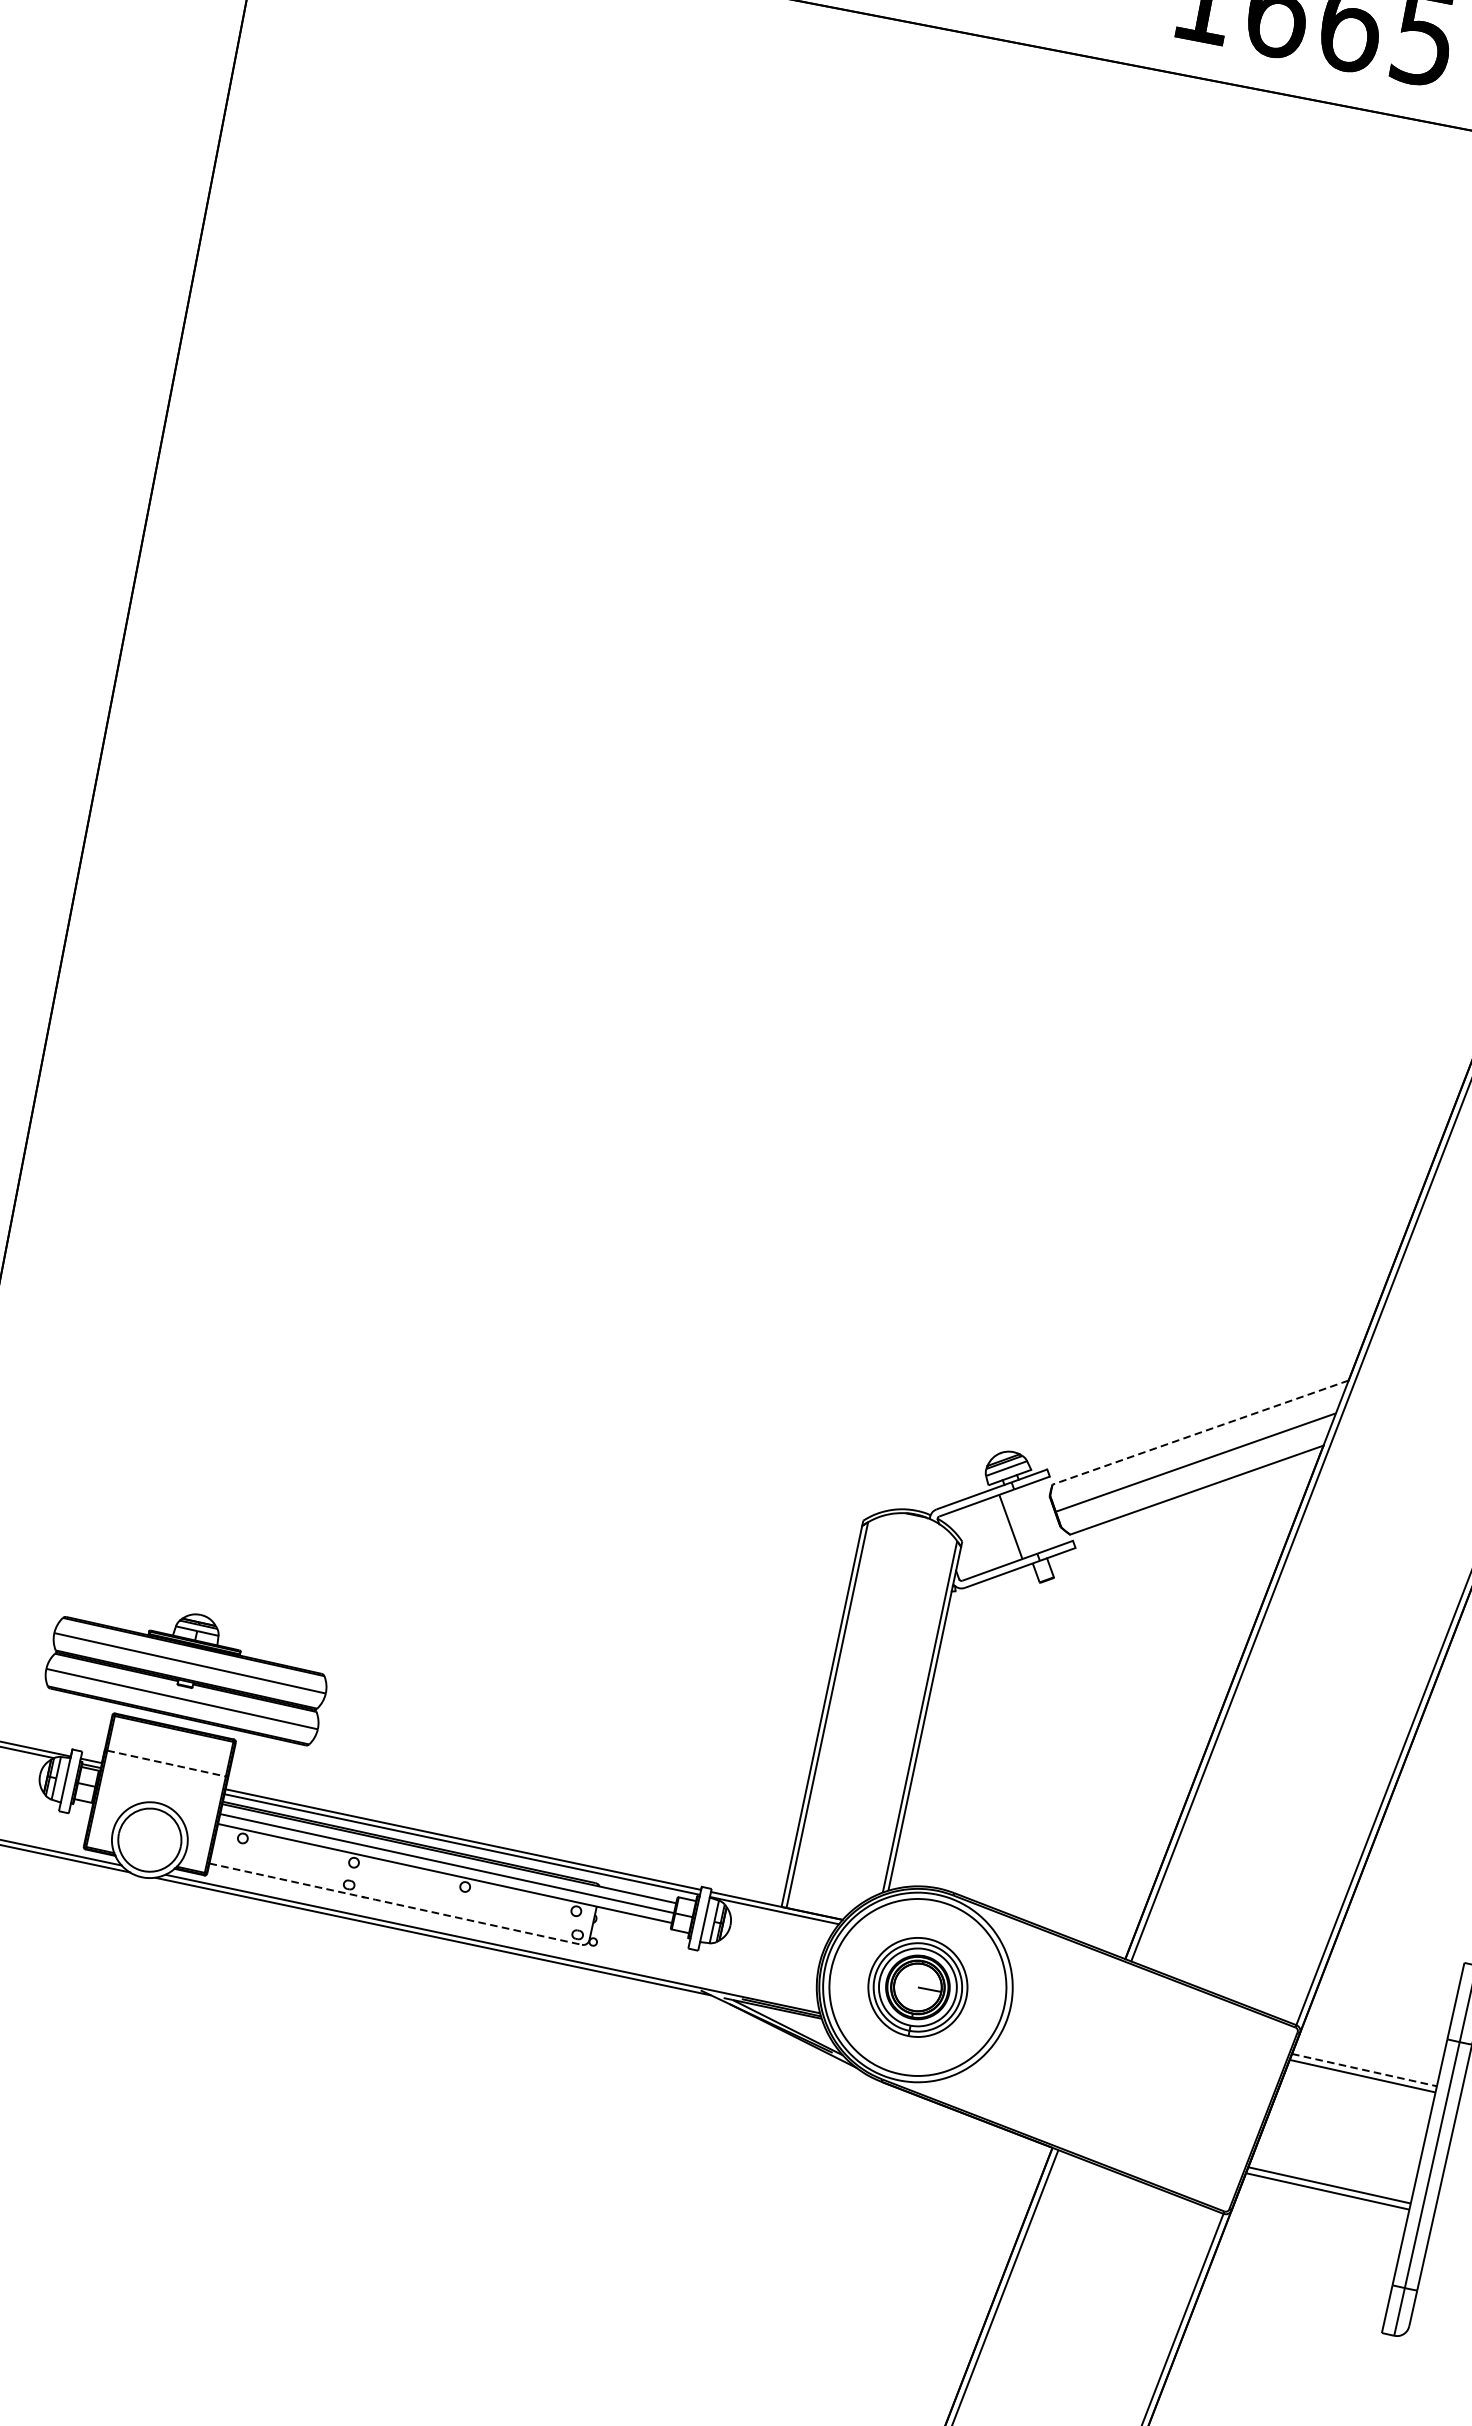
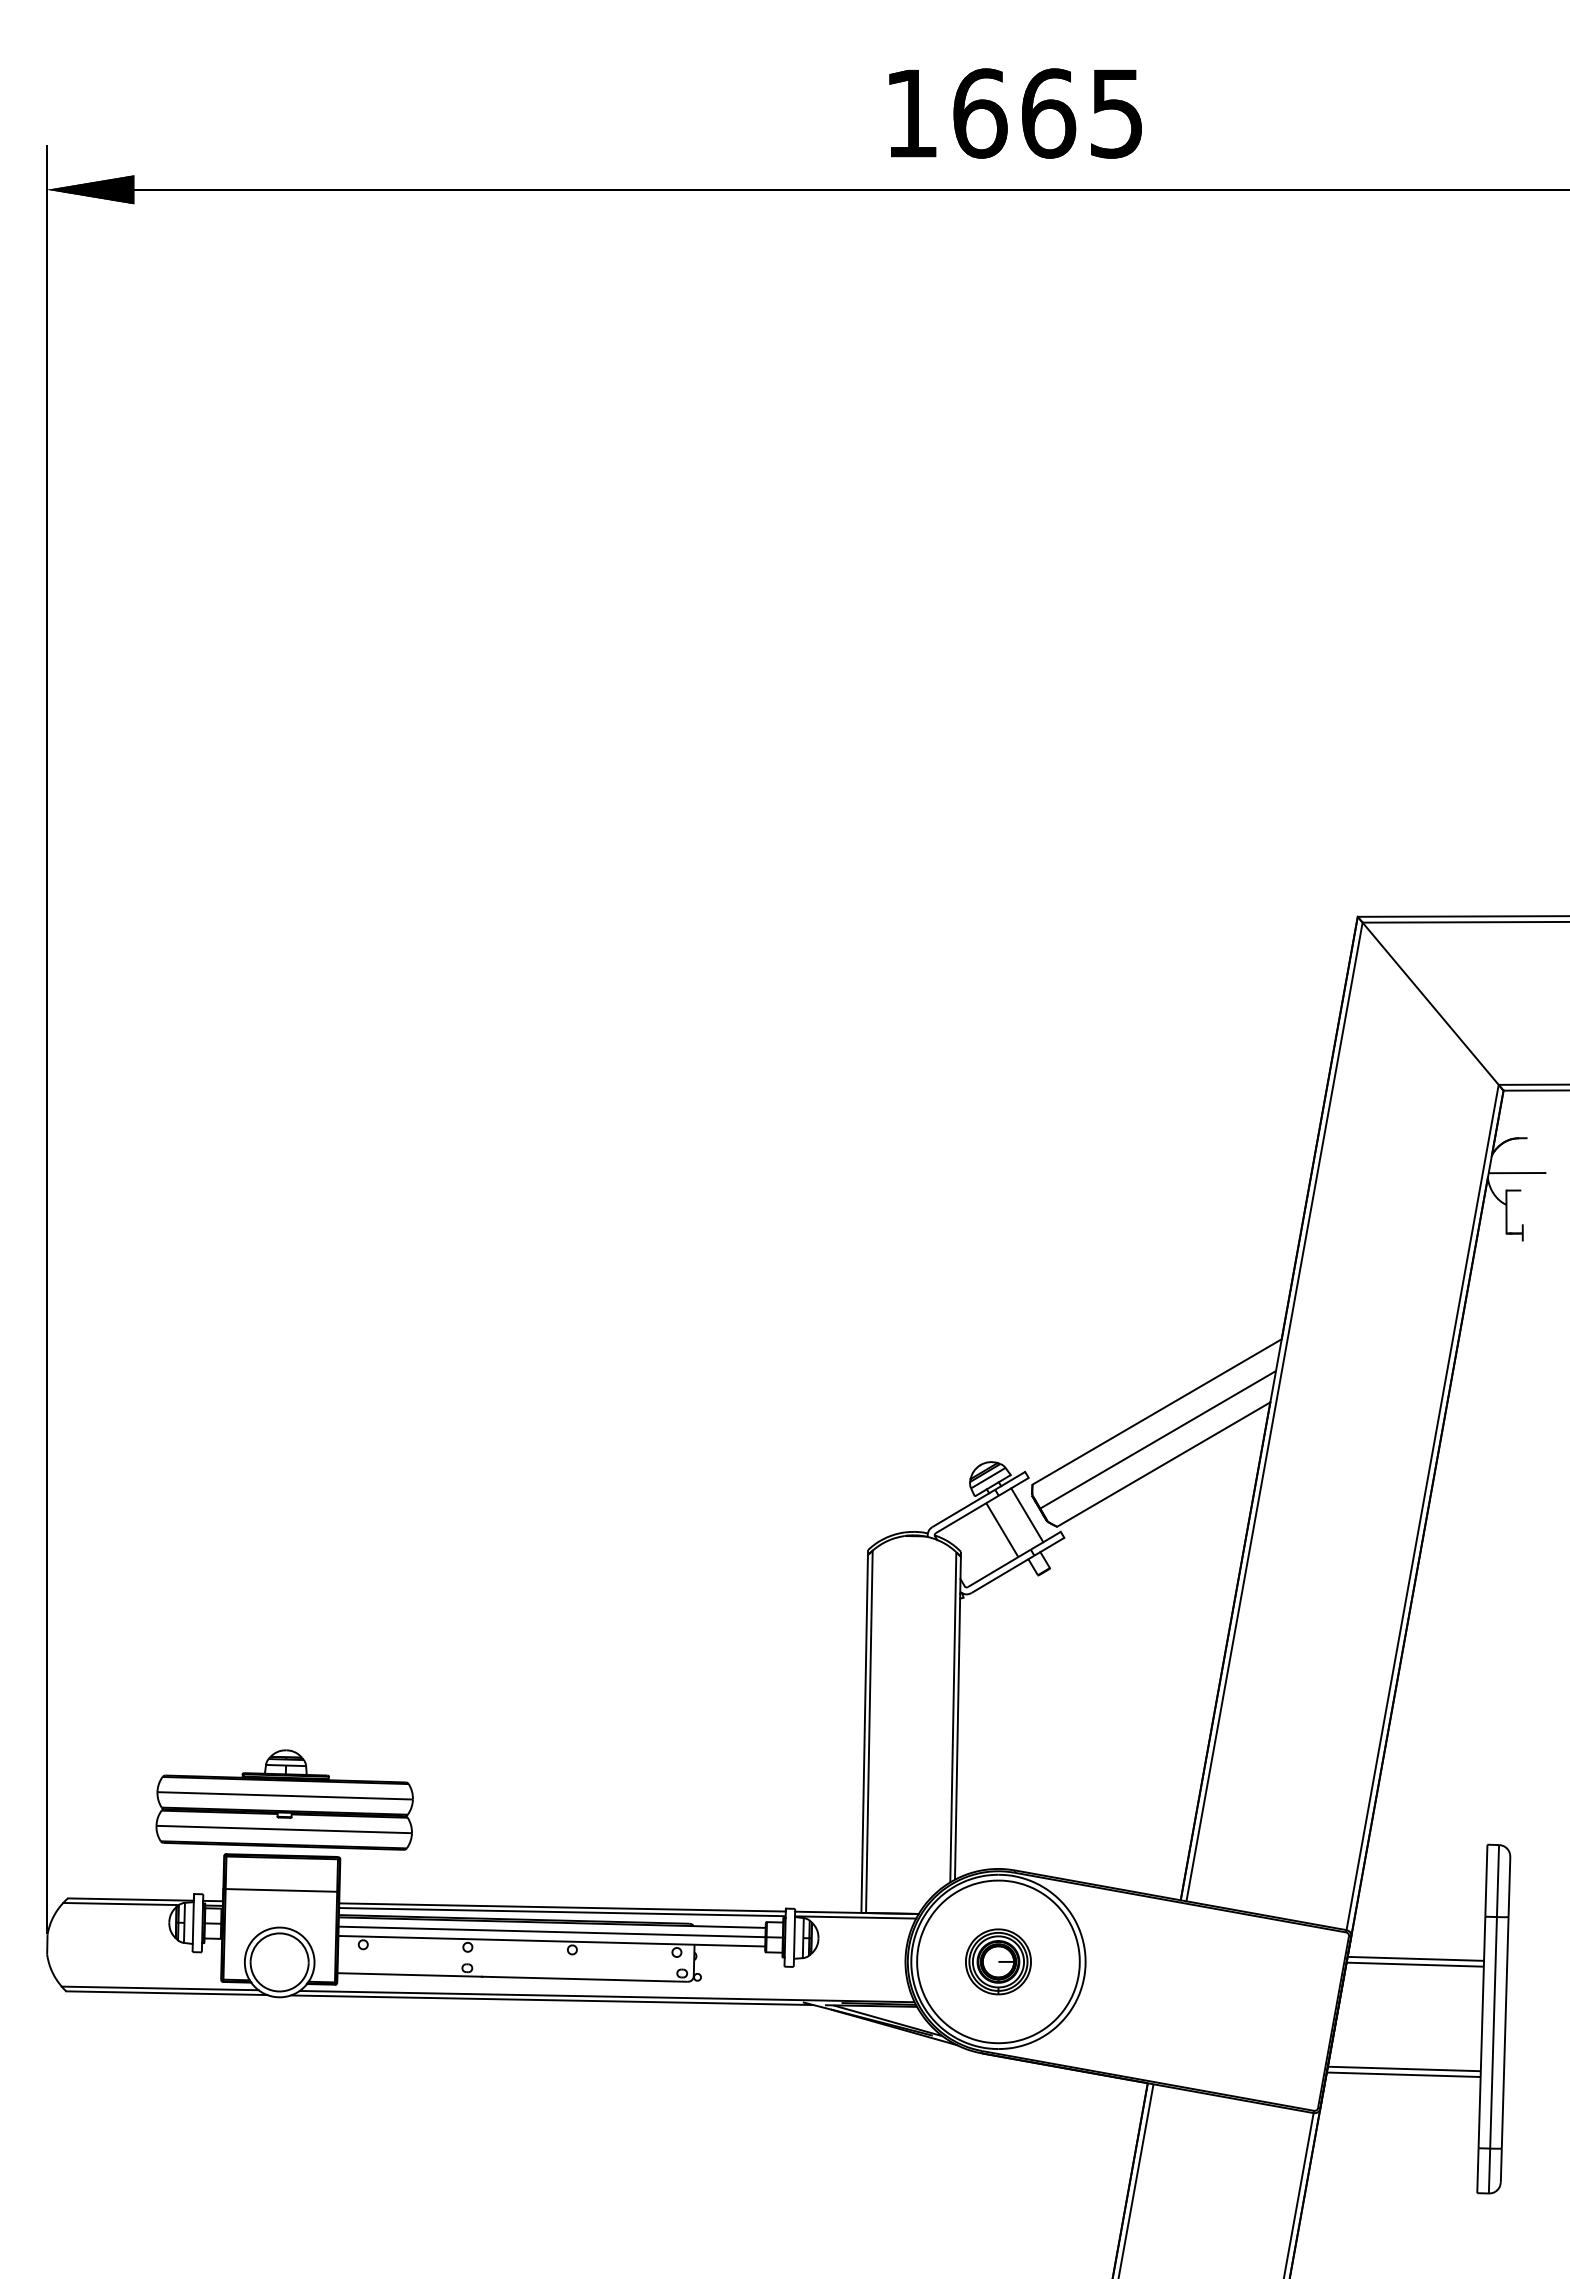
line: (1199, 1433) -> (1156, 1412), dashed -> solid
line: (1040, 1516) -> (1027, 1515), added
line: (167, 1763) -> (282, 1890), dashed -> solid
line: (395, 1904) -> (512, 1977), dashed -> solid
part: (918, 1987) -> (998, 1961), size x0.71
line: (1364, 2069) -> (1415, 1958), dashed -> solid

